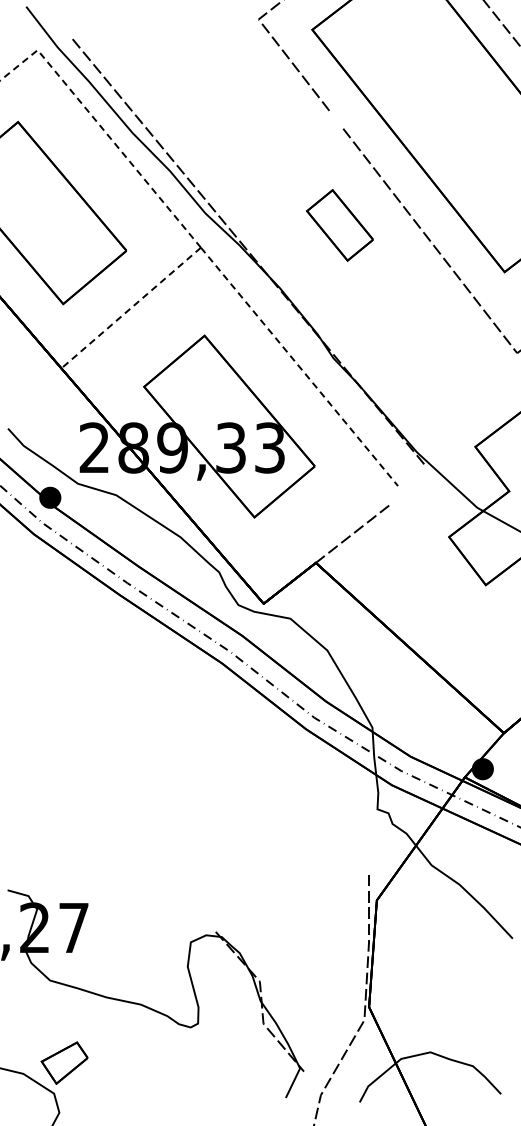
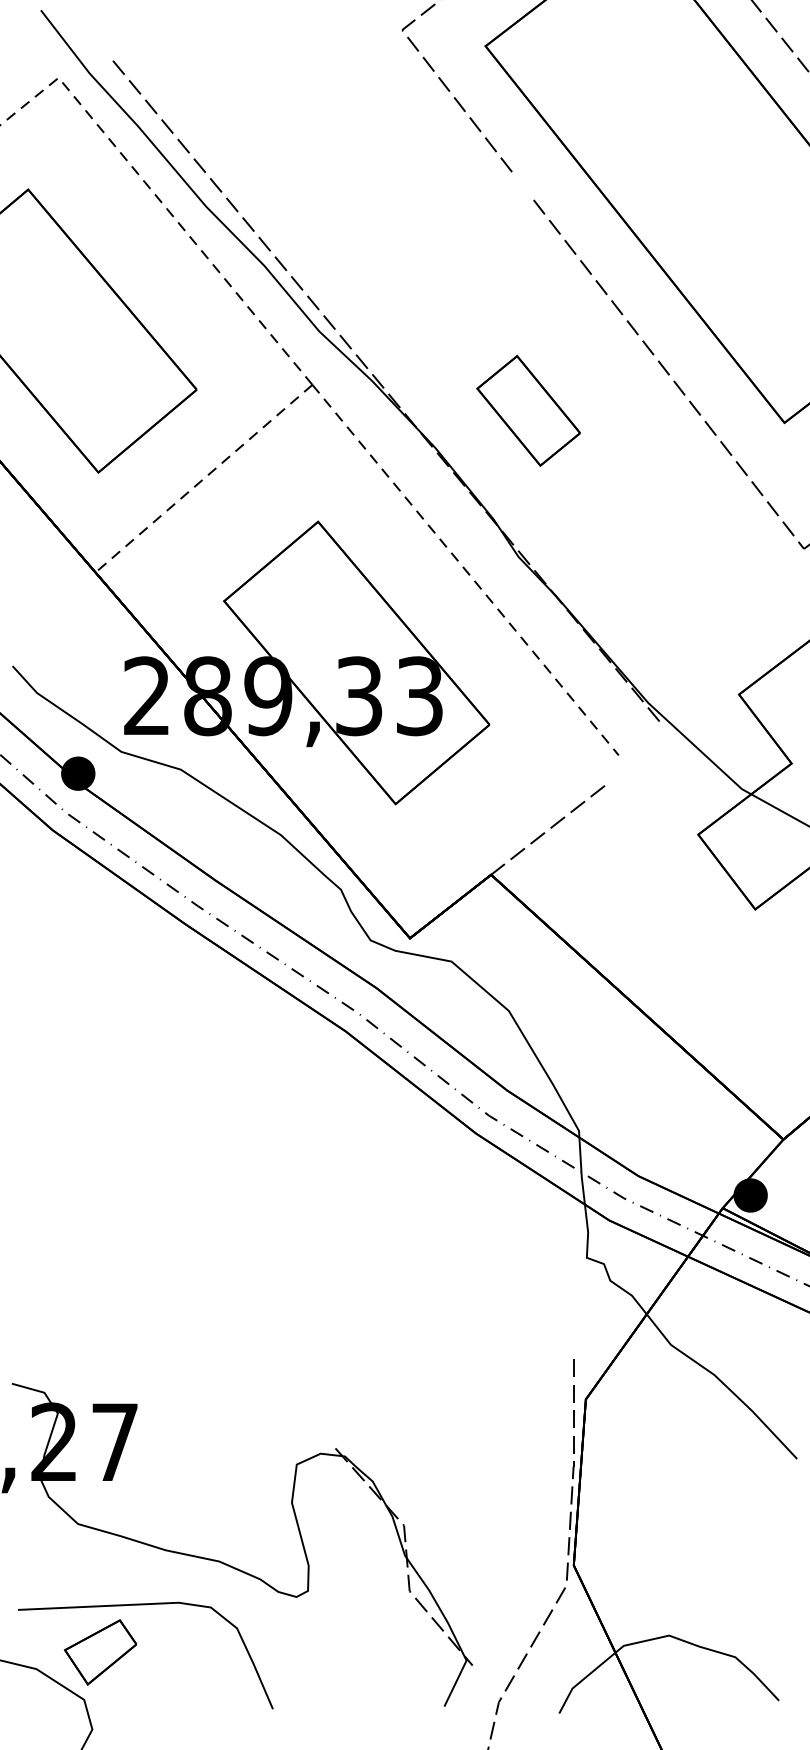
part: (339, 225) -> (527, 411), moved
curve: (92, 1033) -> (143, 1606), added

